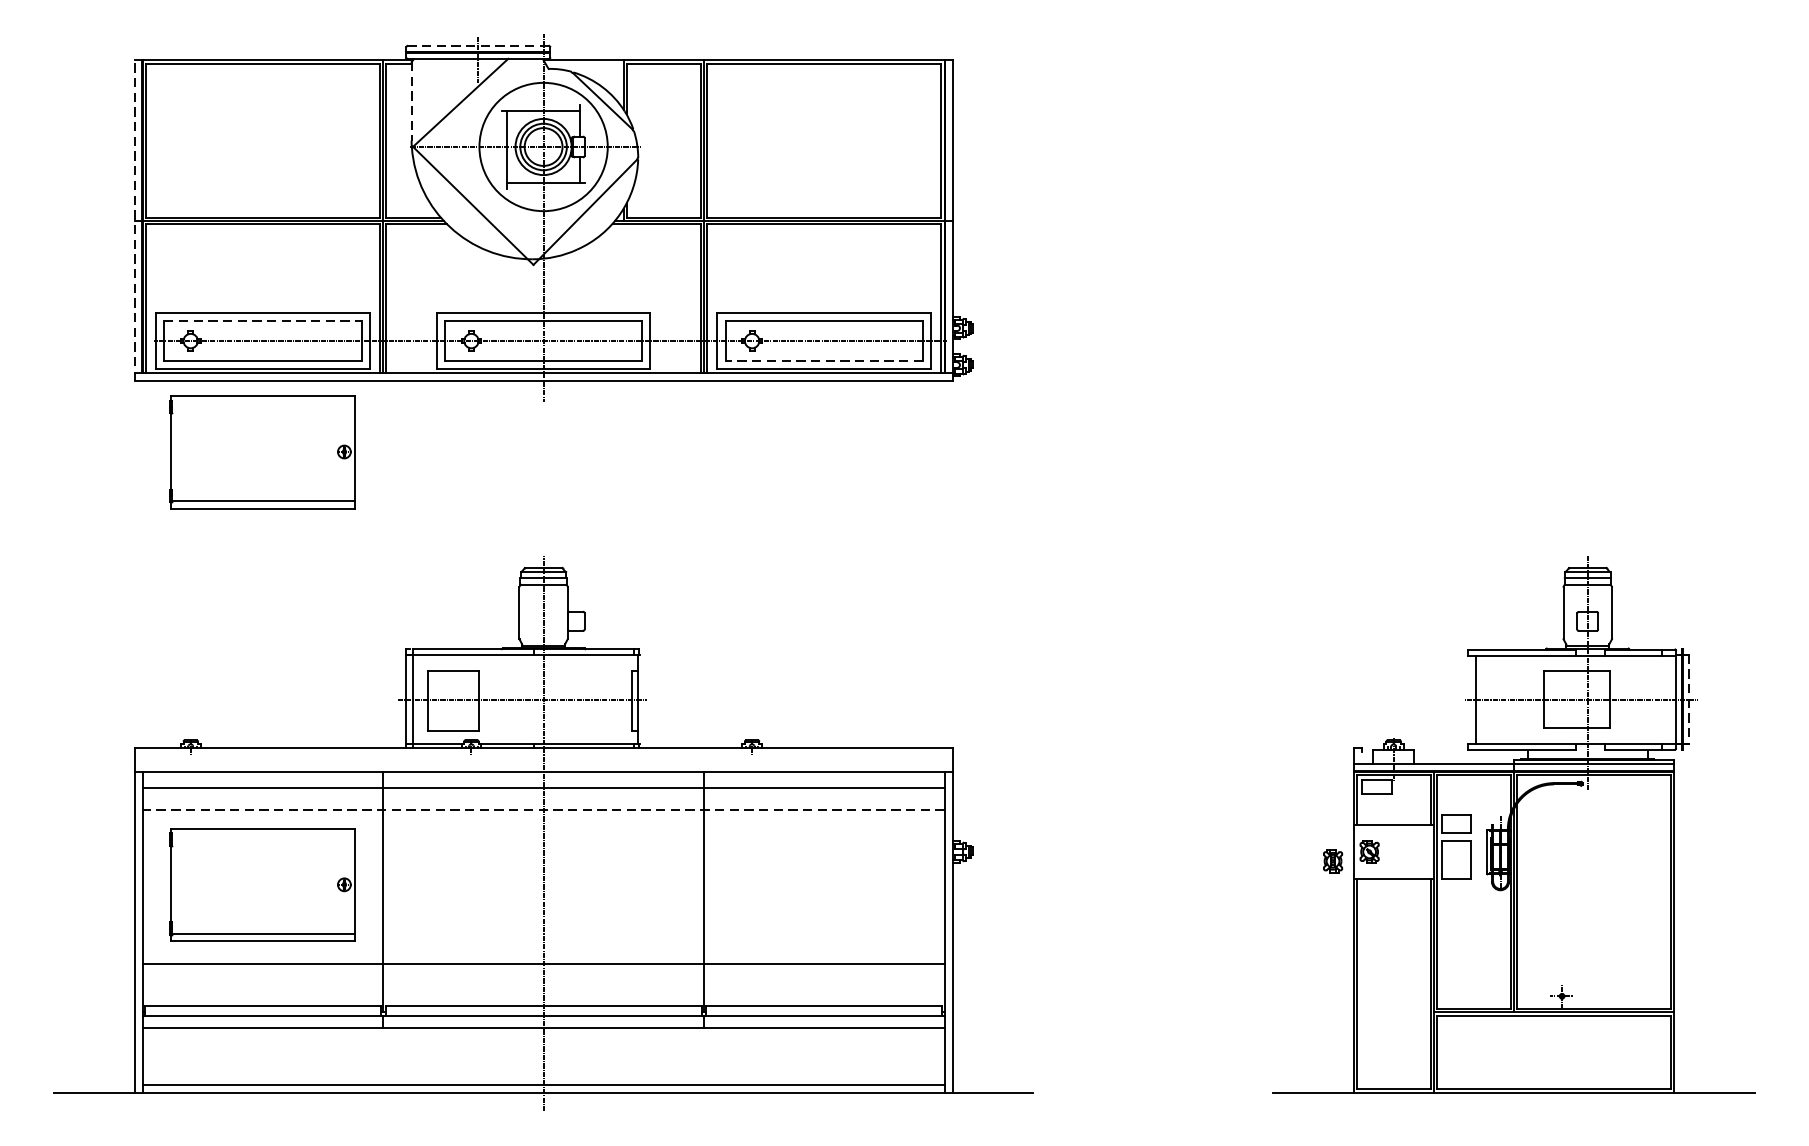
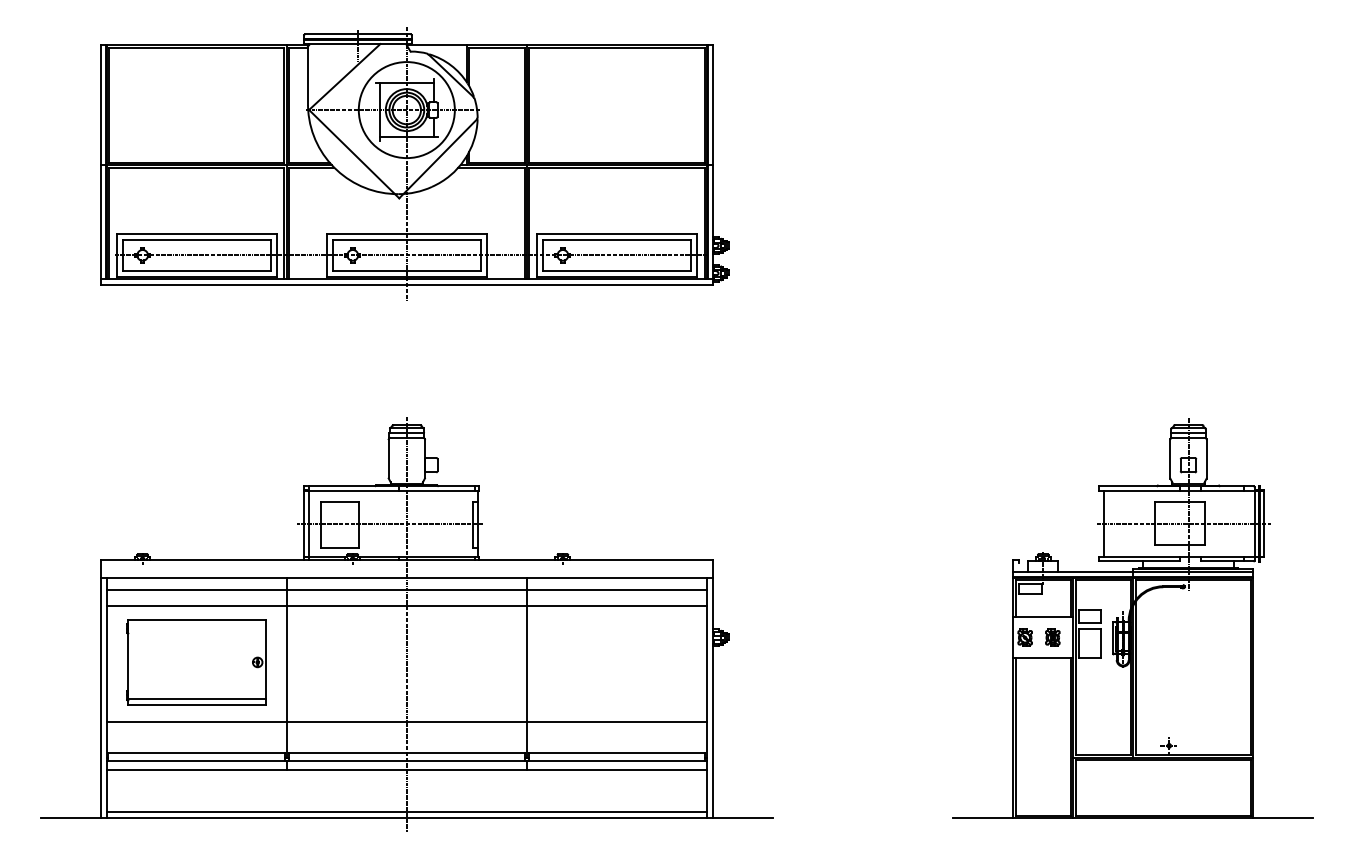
line: (479, 46) -> (358, 34), dashed -> solid
line: (412, 102) -> (308, 76), dashed -> solid
line: (134, 219) -> (100, 164), dashed -> solid
line: (262, 321) -> (196, 240), dashed -> solid
line: (823, 361) -> (616, 270), dashed -> solid
part: (262, 452) -> (196, 338), removed
line: (1689, 699) -> (1264, 523), dashed -> solid
line: (543, 810) -> (406, 606), dashed -> solid
part: (1332, 860) -> (1052, 637), moved

